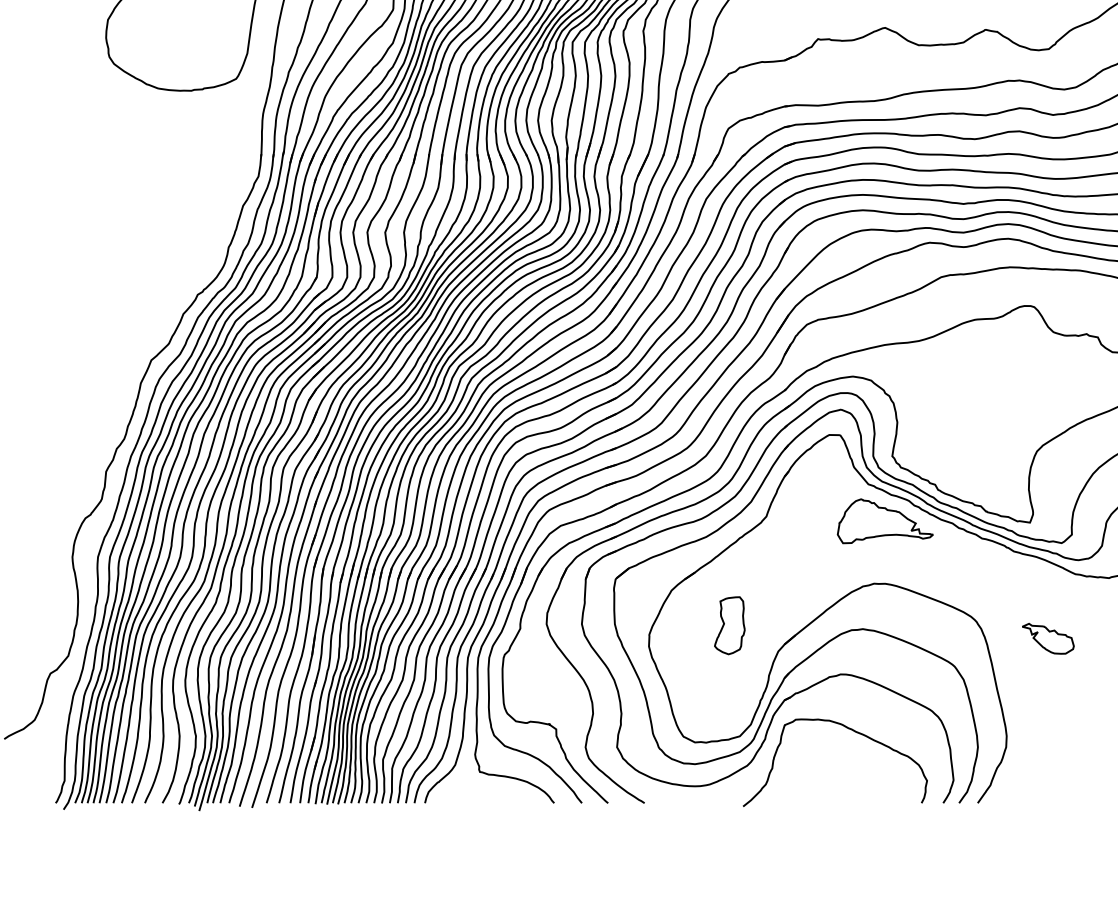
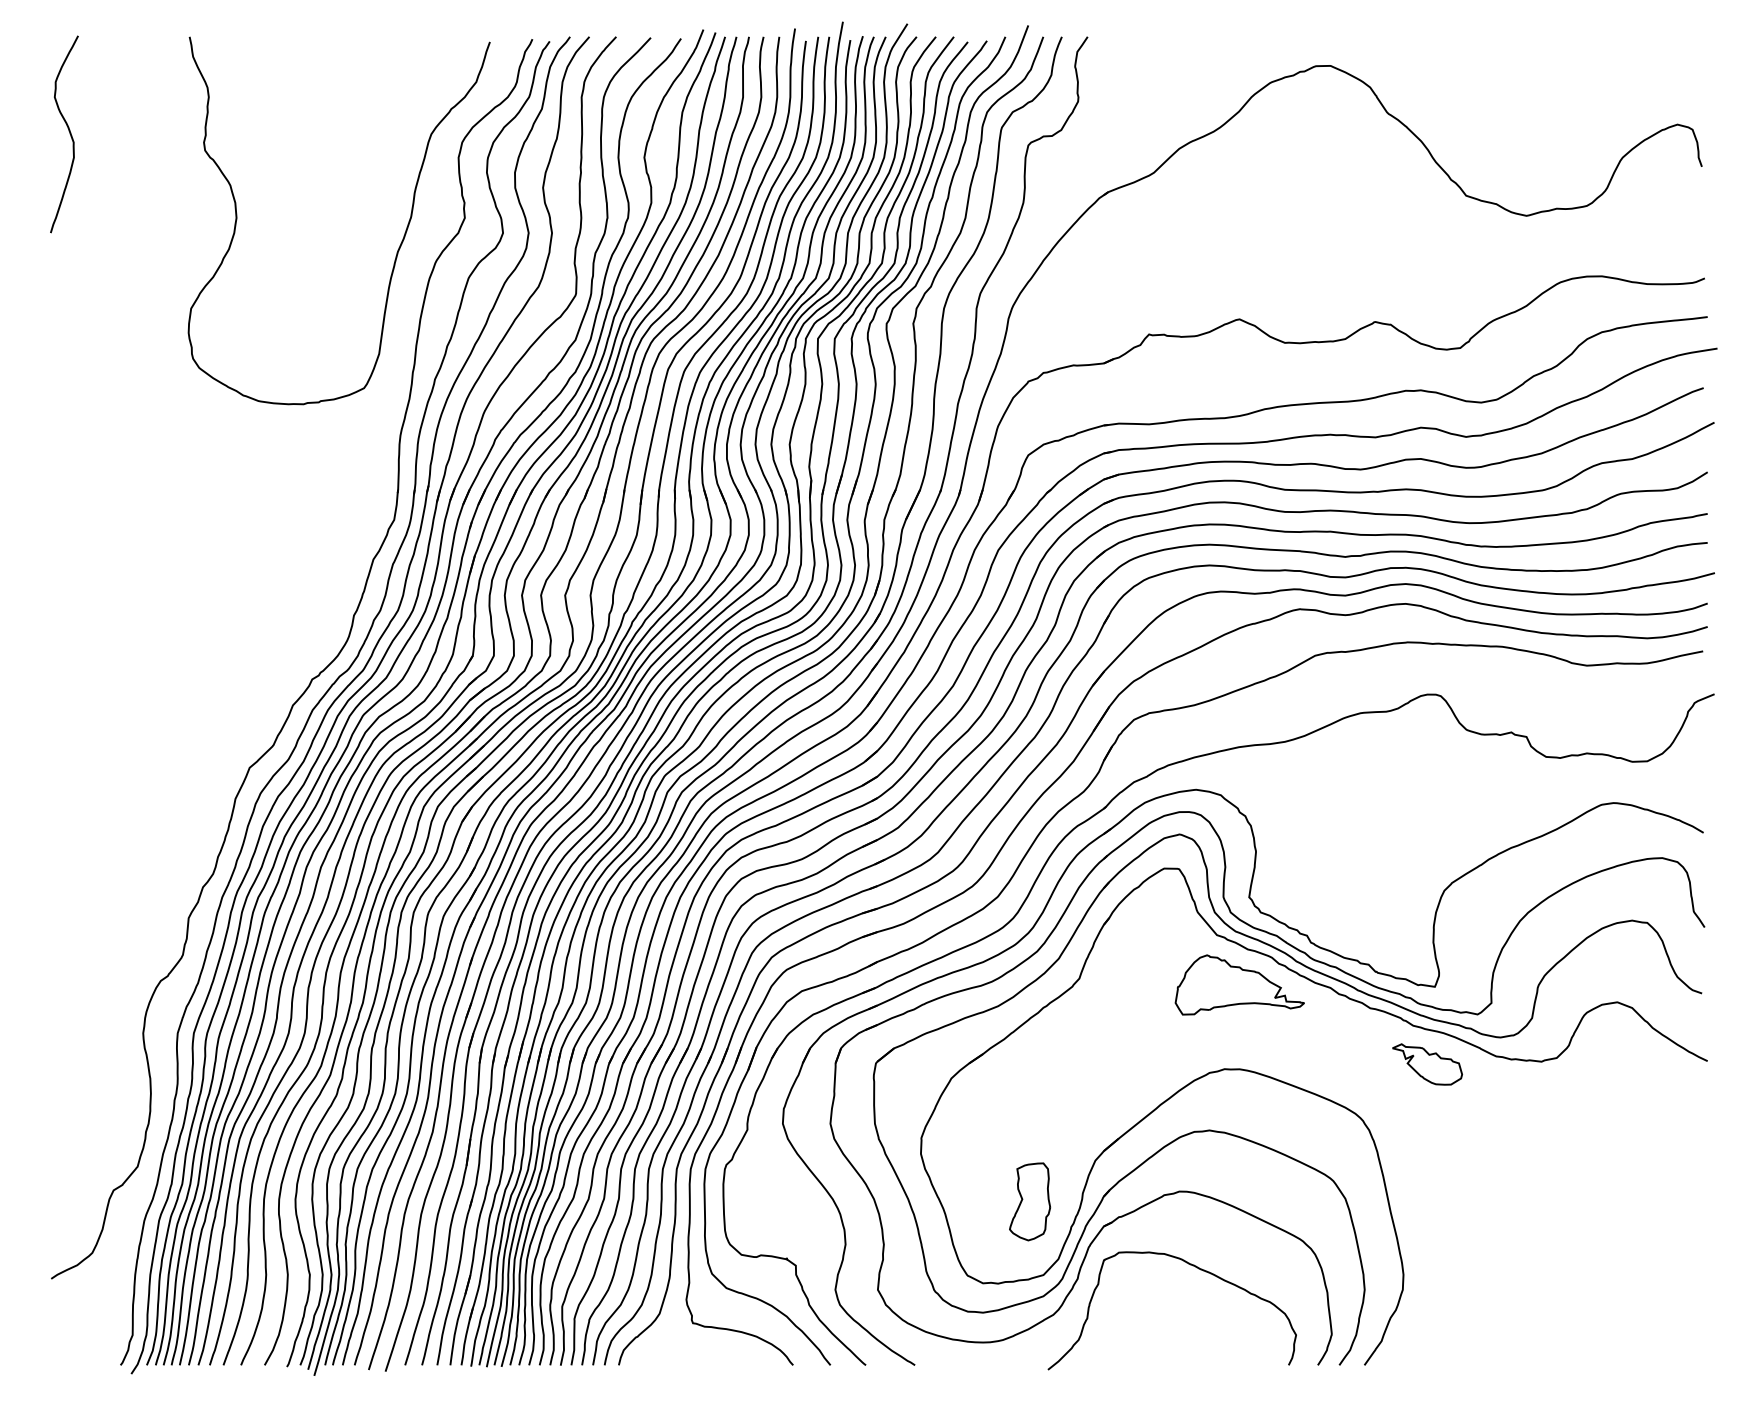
part: (730, 625) -> (1030, 1201), moved
part: (1048, 638) -> (1427, 1064), moved

